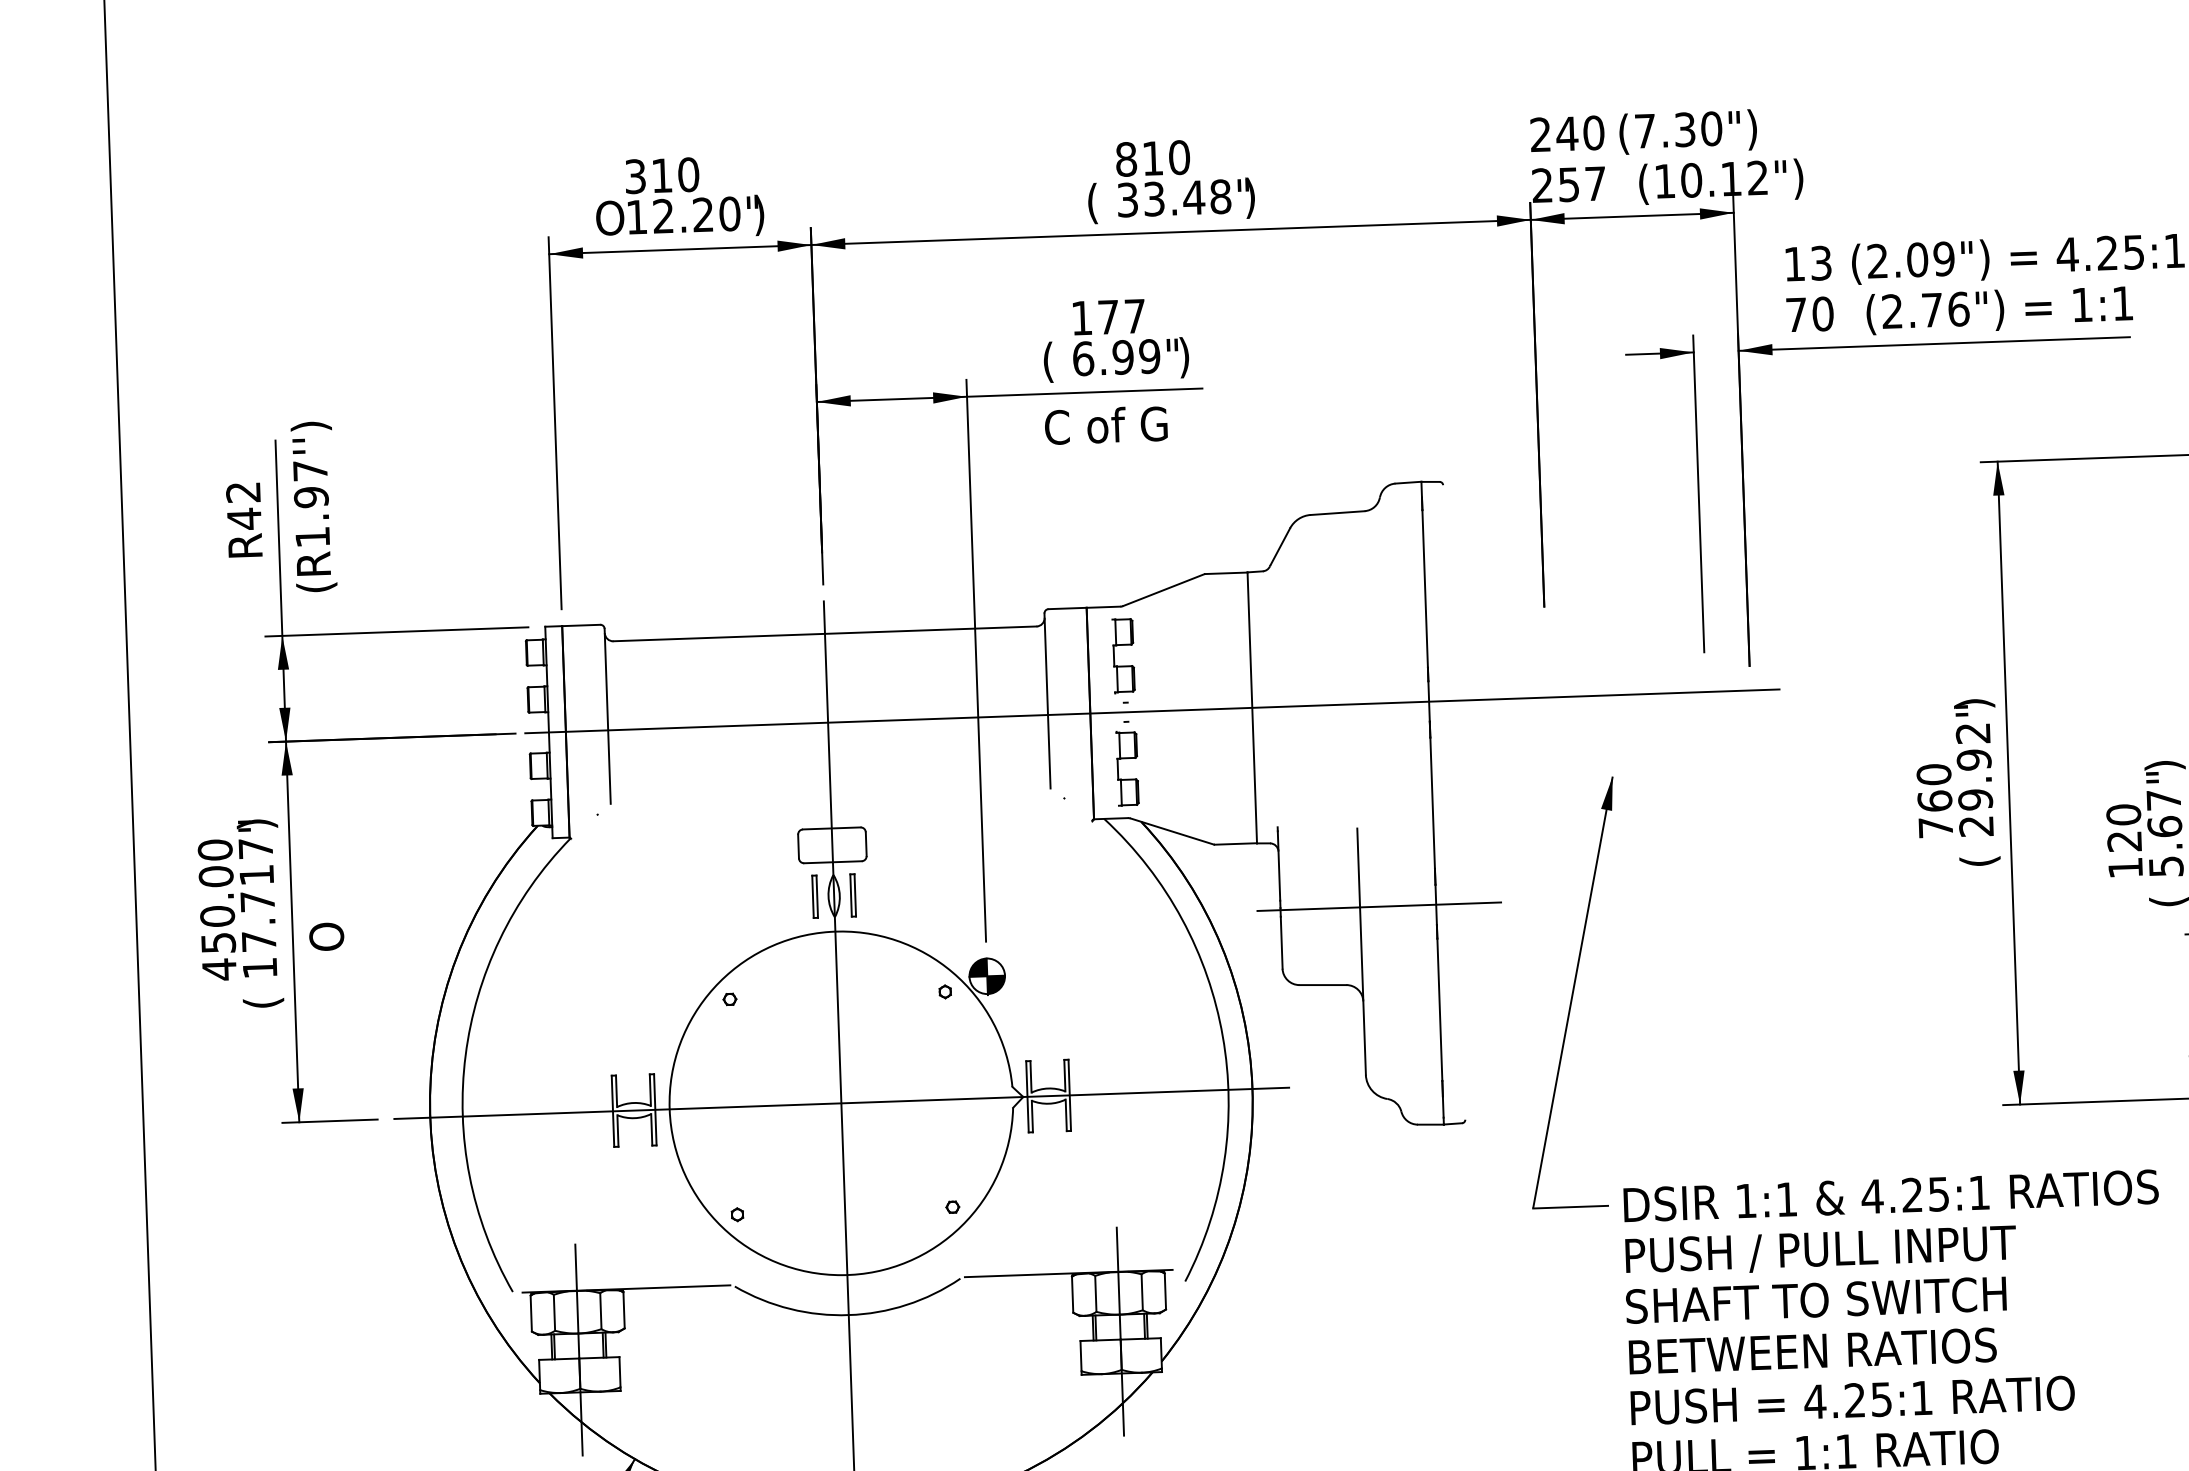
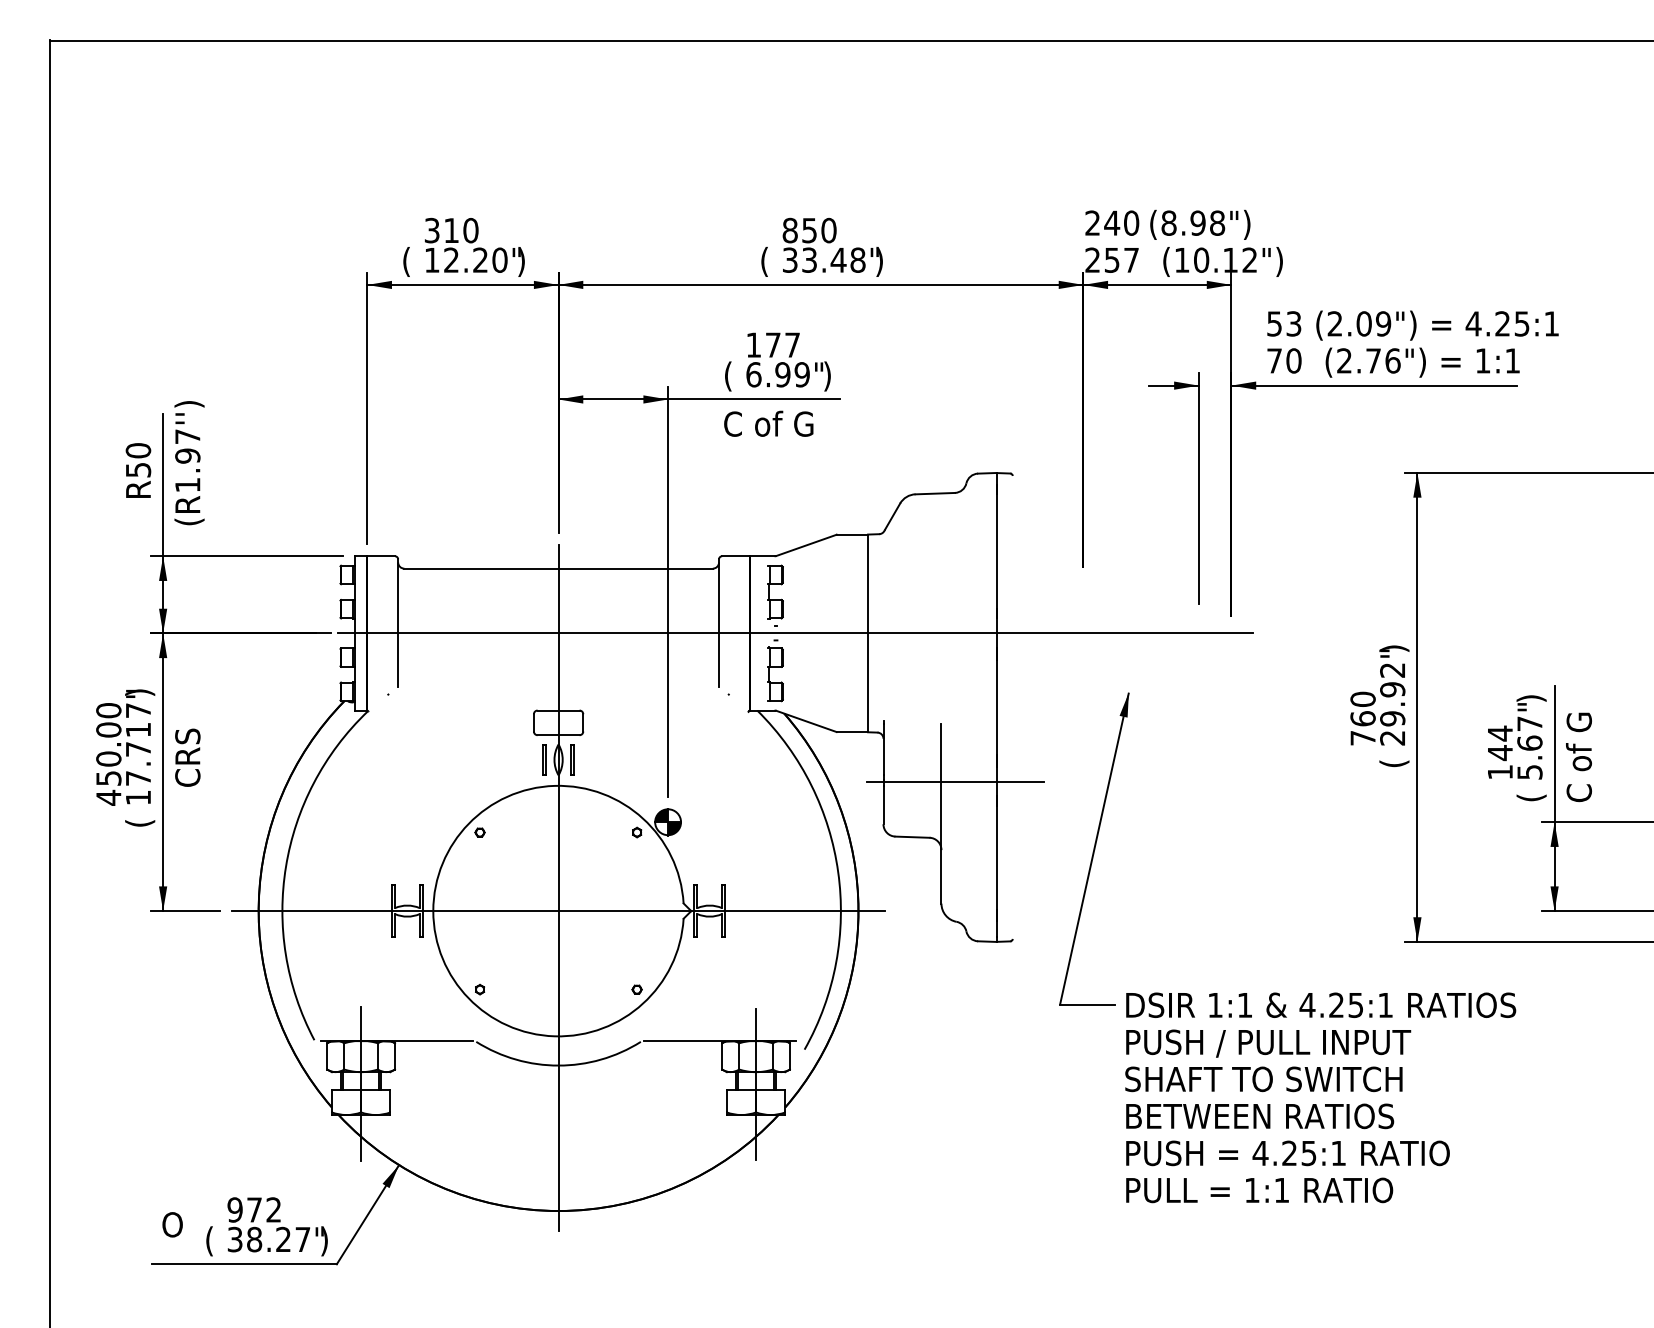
text: (1678, 129) -> (1193, 222), (7.30") -> (8.98")
text: (1152, 158) -> (809, 230), 810 -> 850
text: (610, 219) -> (412, 261), O -> (
text: (1794, 263) -> (1274, 323), 13 -> 53
text: (243, 505) -> (138, 460), R42 -> R50
text: (2124, 828) -> (1500, 743), 120 -> 144
text: (325, 907) -> (187, 755), O -> CRS

